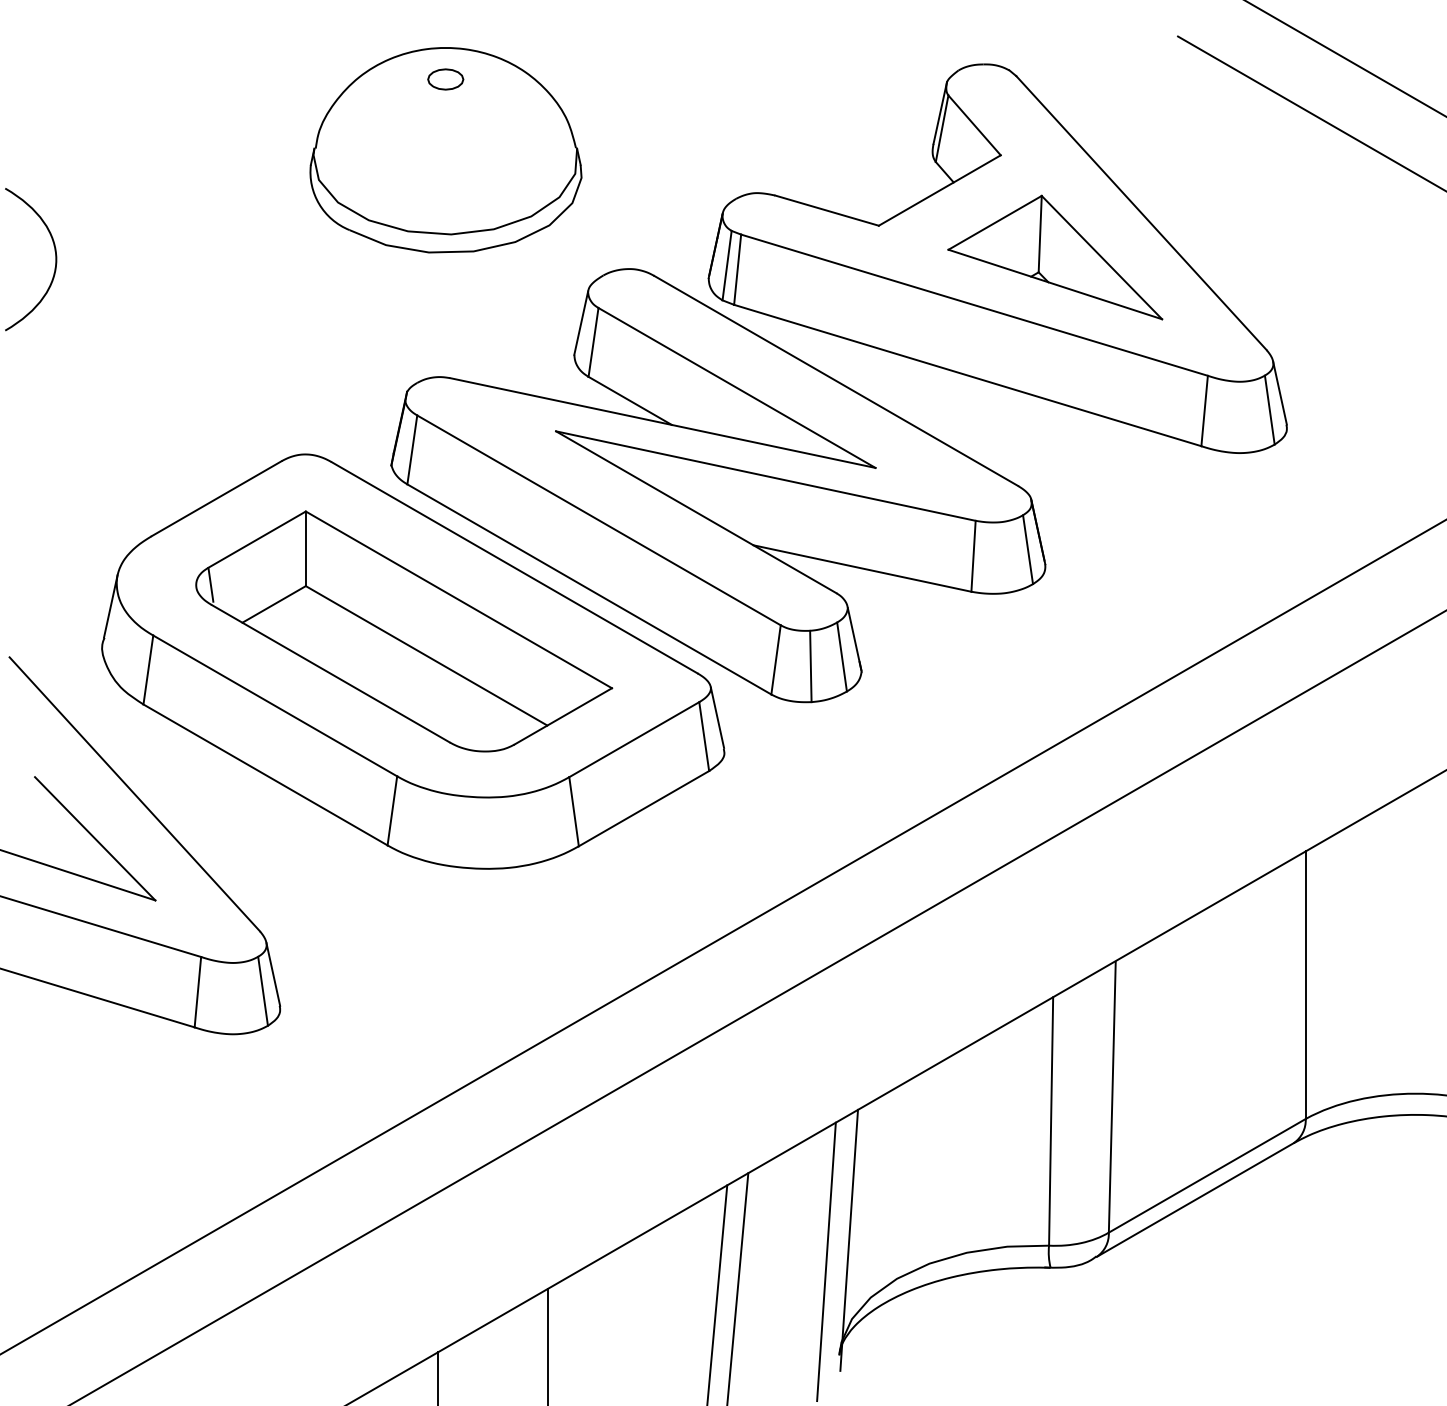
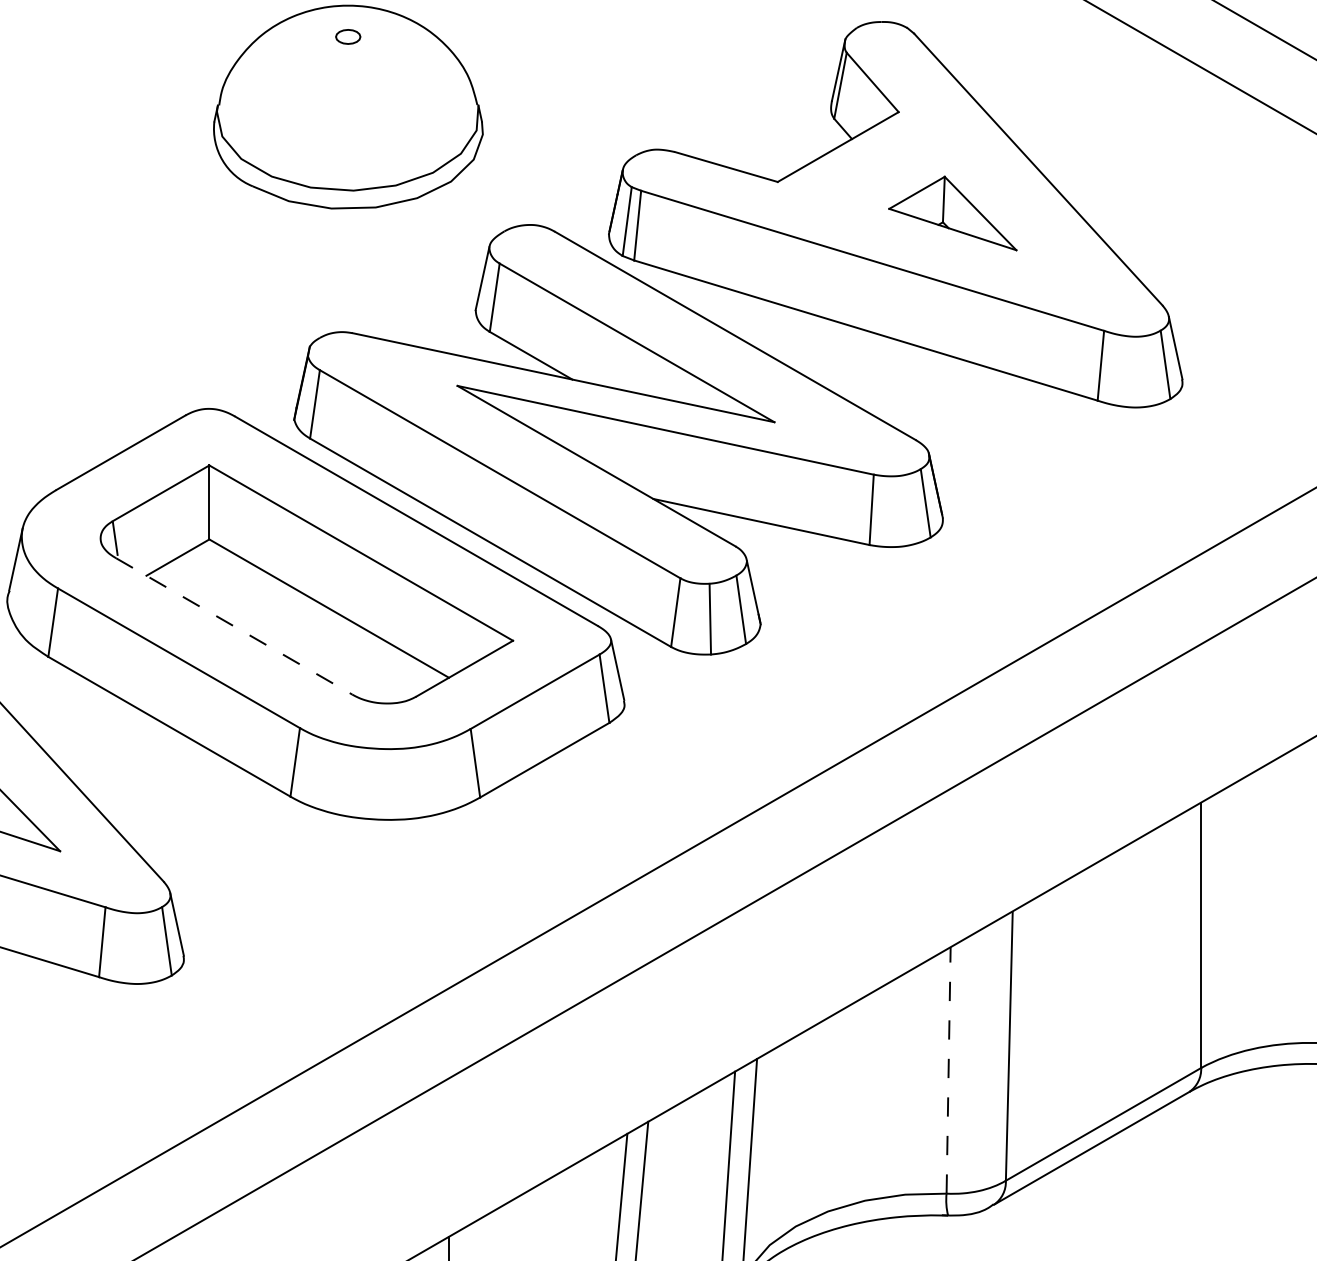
part: (445, 79) -> (347, 36), size x0.7
part: (1055, 257) -> (952, 213), size x0.6
line: (331, 674) -> (234, 627), solid -> dashed
line: (1051, 1120) -> (948, 1069), solid -> dashed

